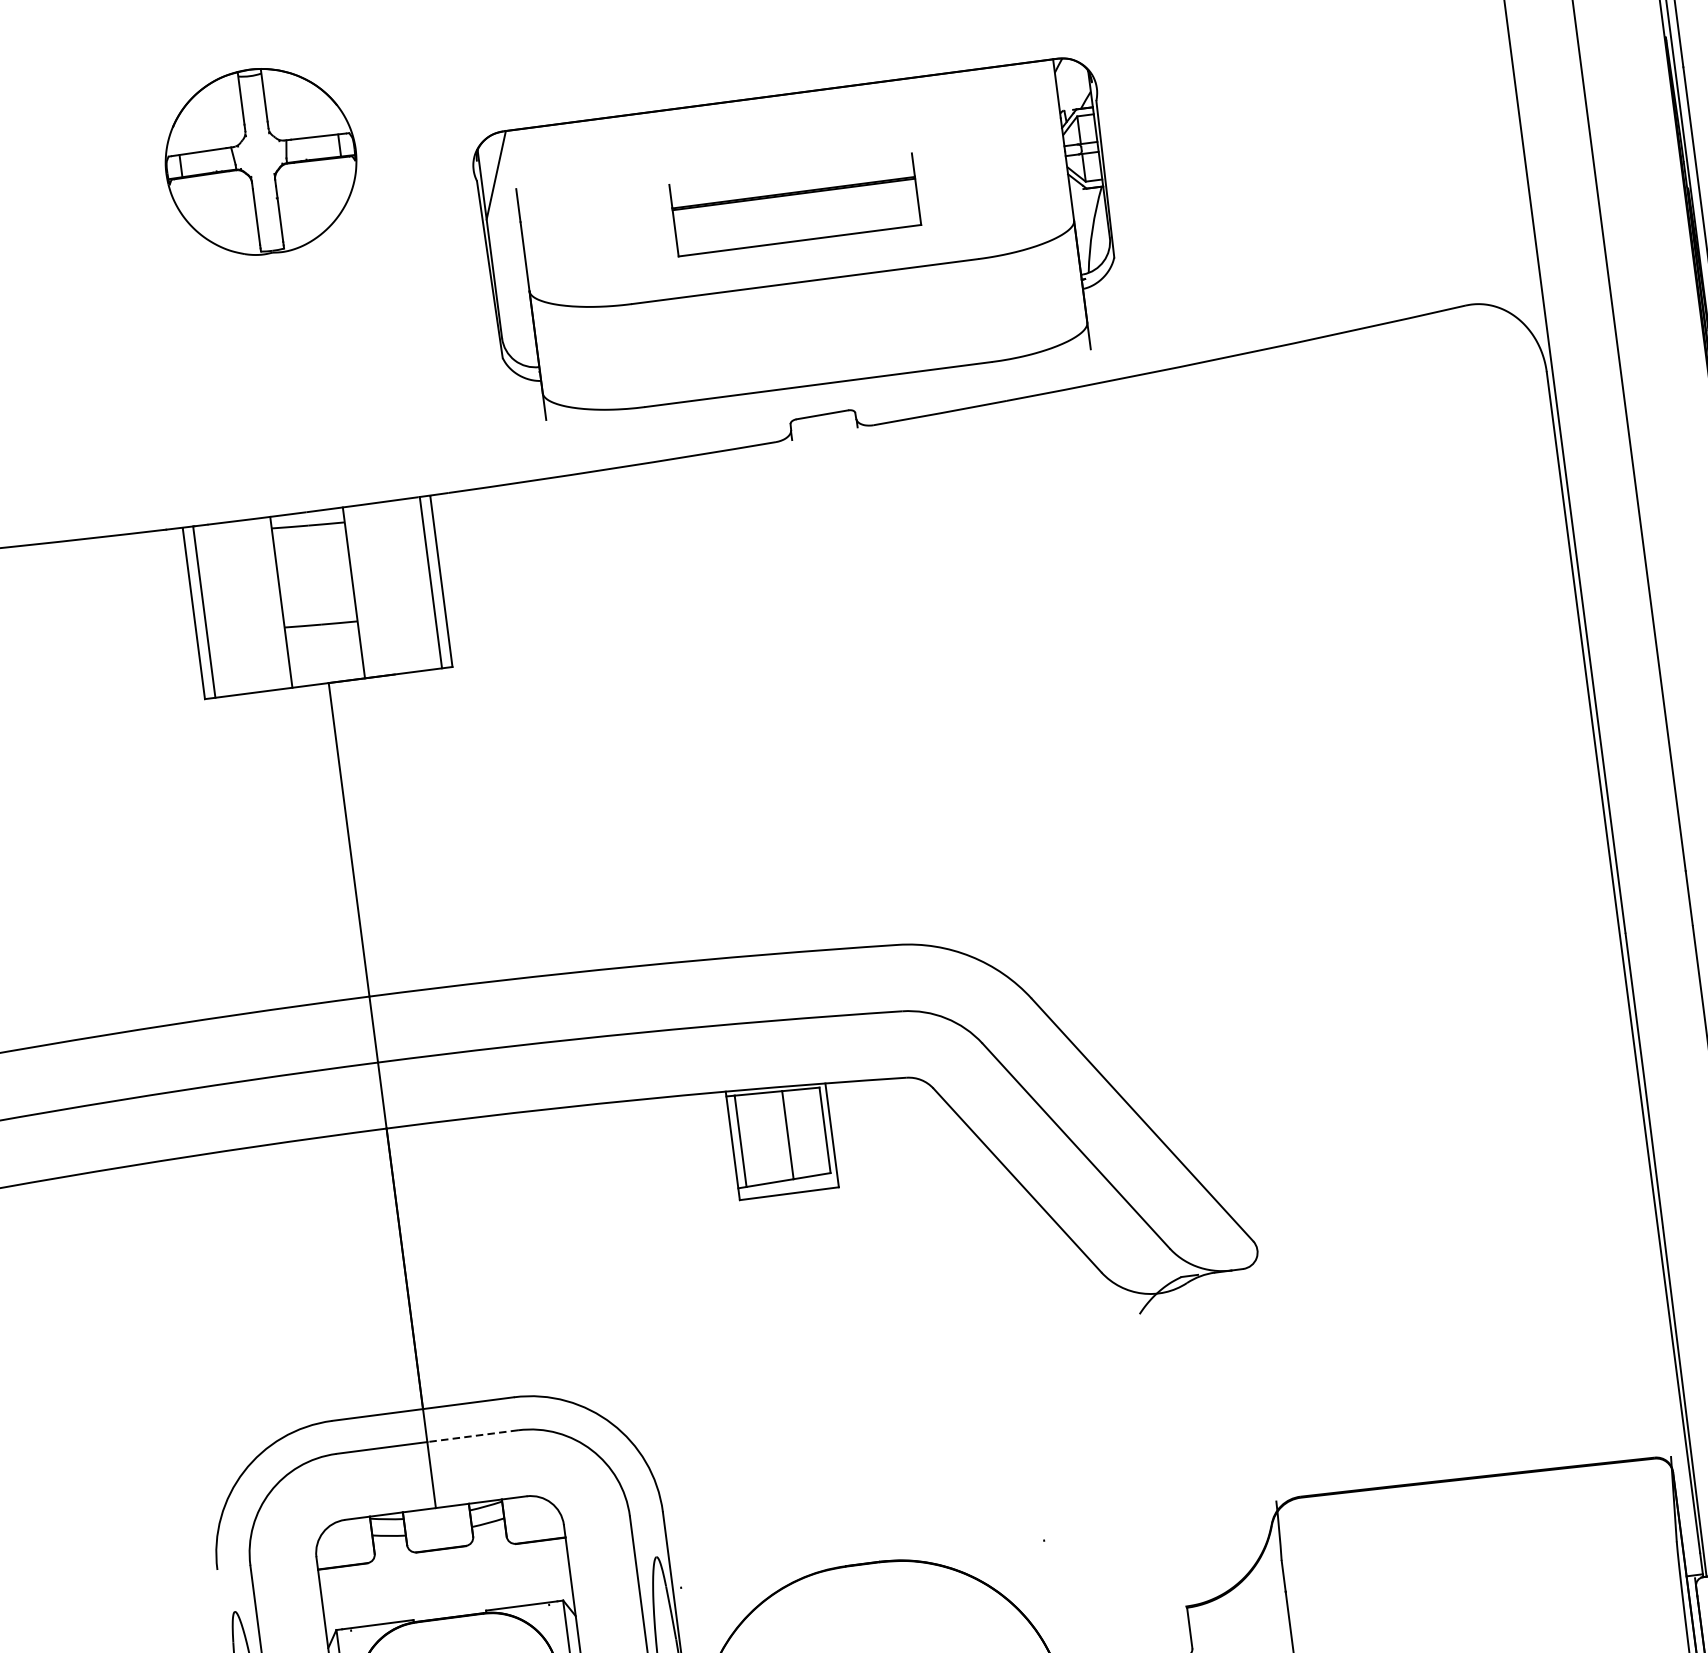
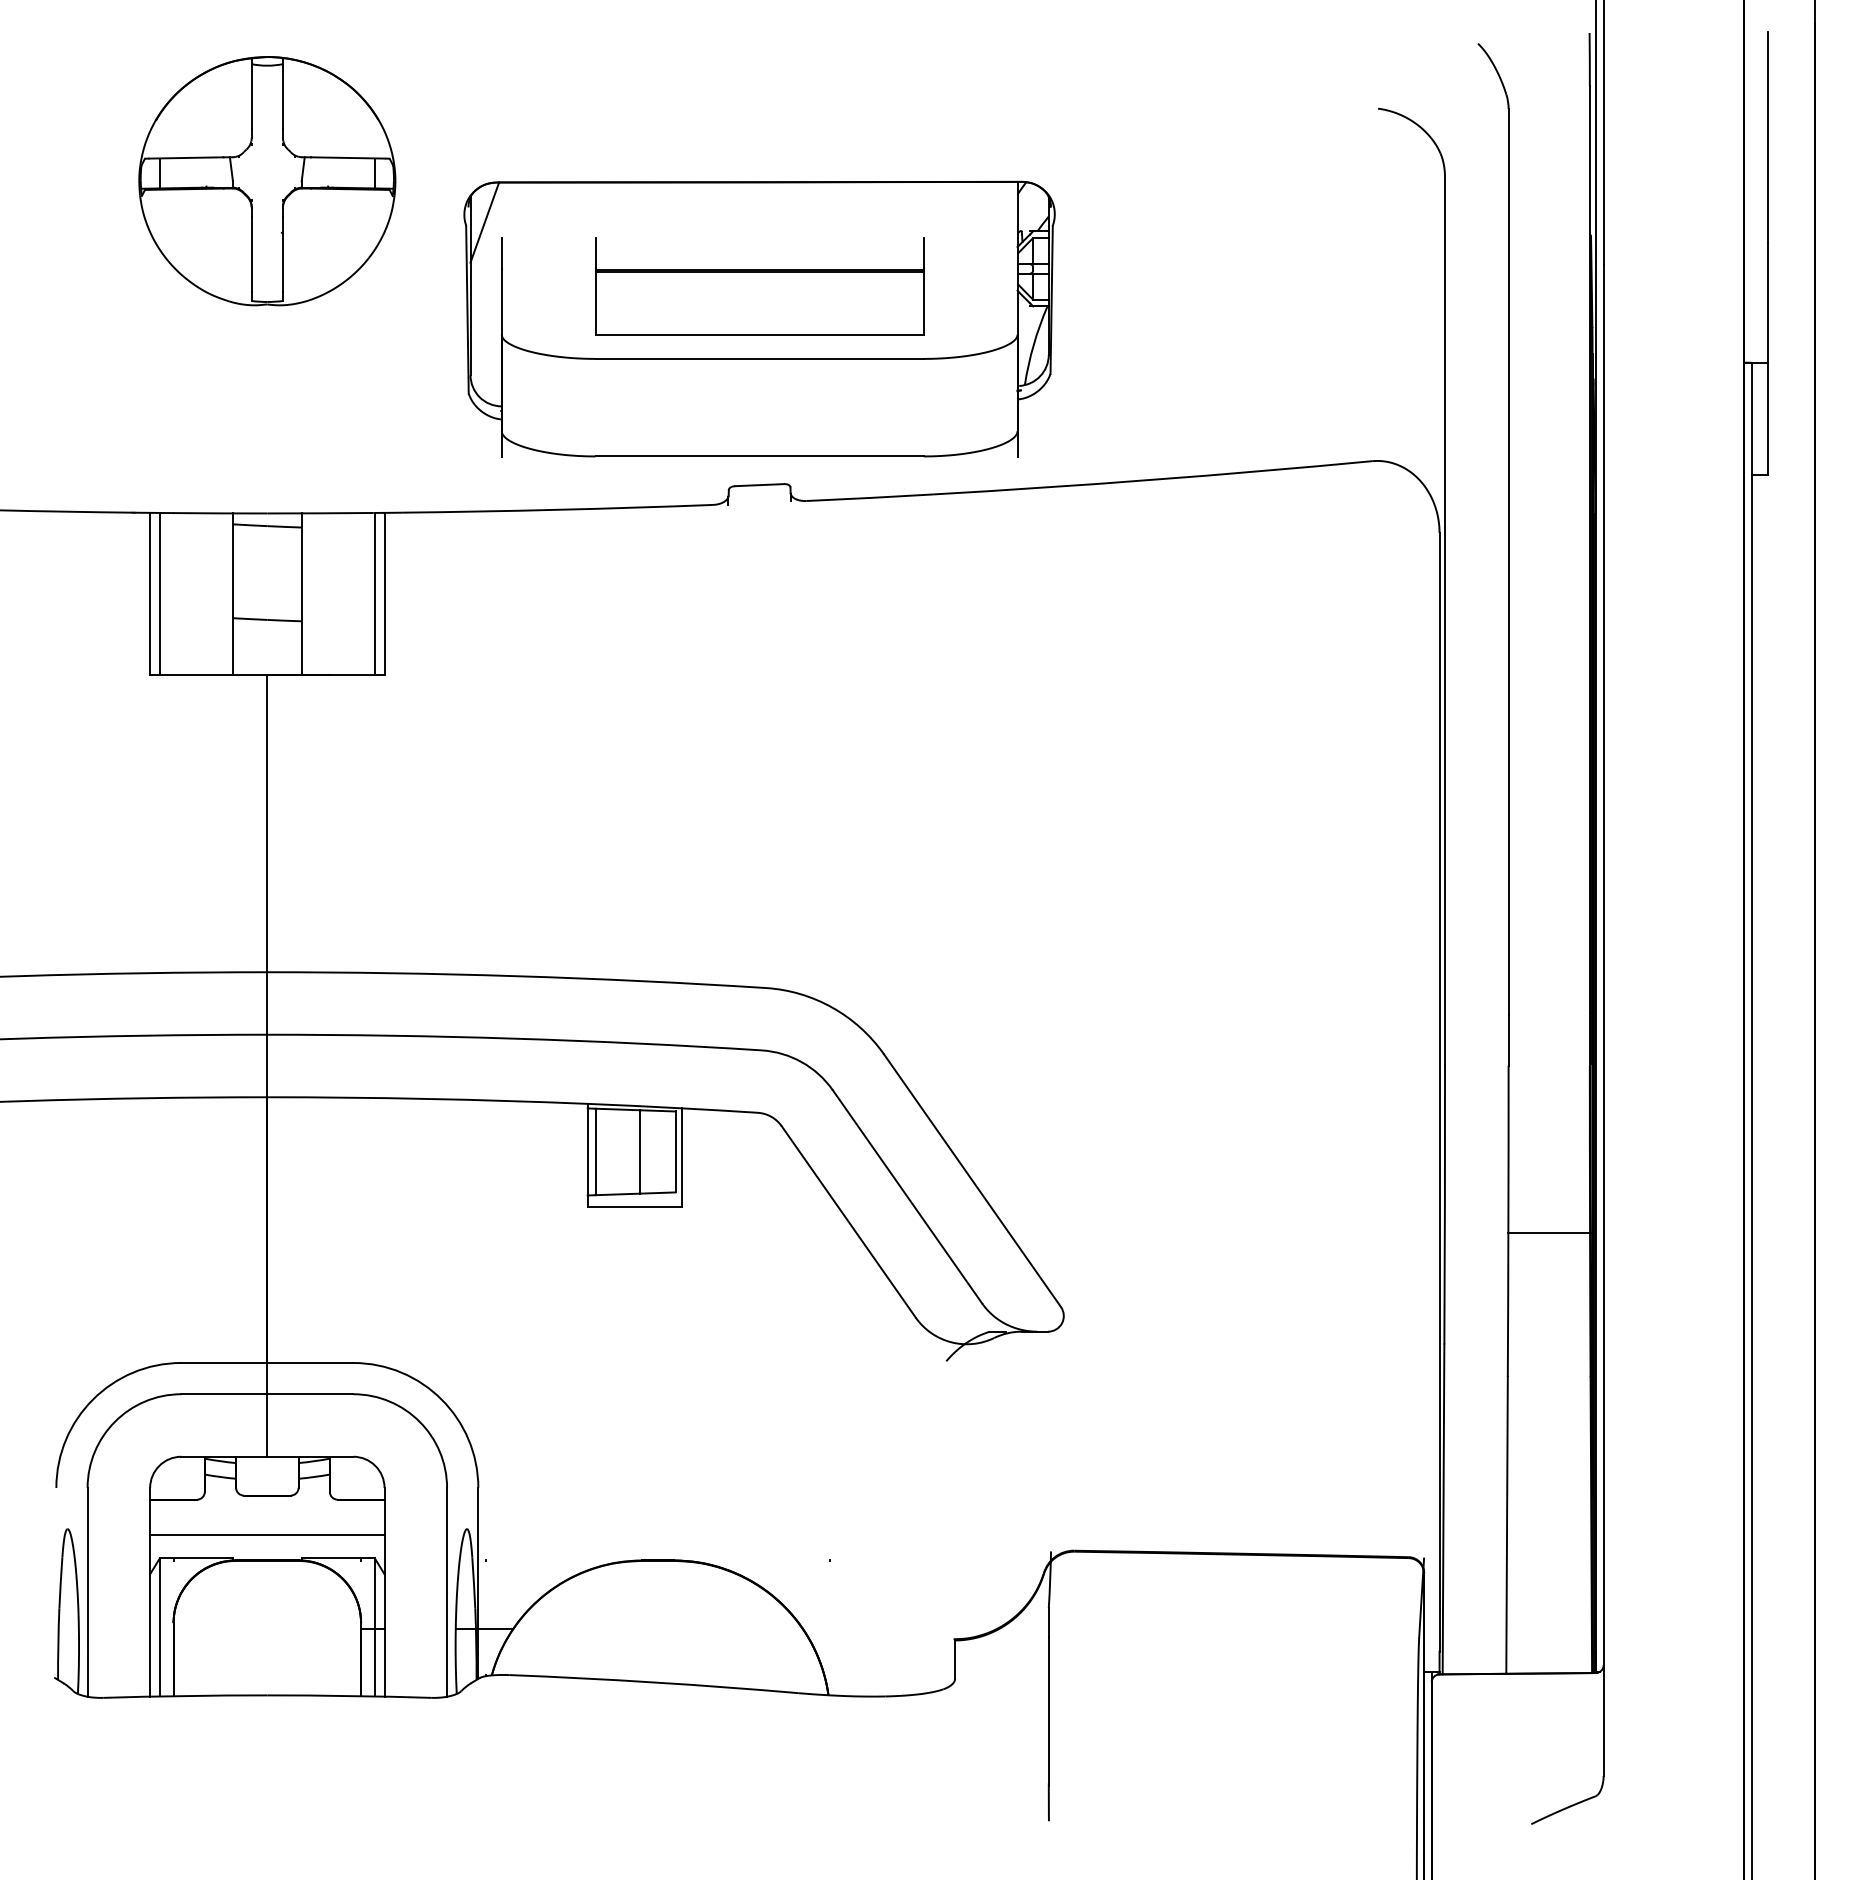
part: (261, 161) -> (267, 181), size x1.43
part: (795, 205) -> (759, 286), size x1.43
line: (472, 1436) -> (310, 1394), dashed -> solid
line: (446, 1590) -> (267, 1534), added

